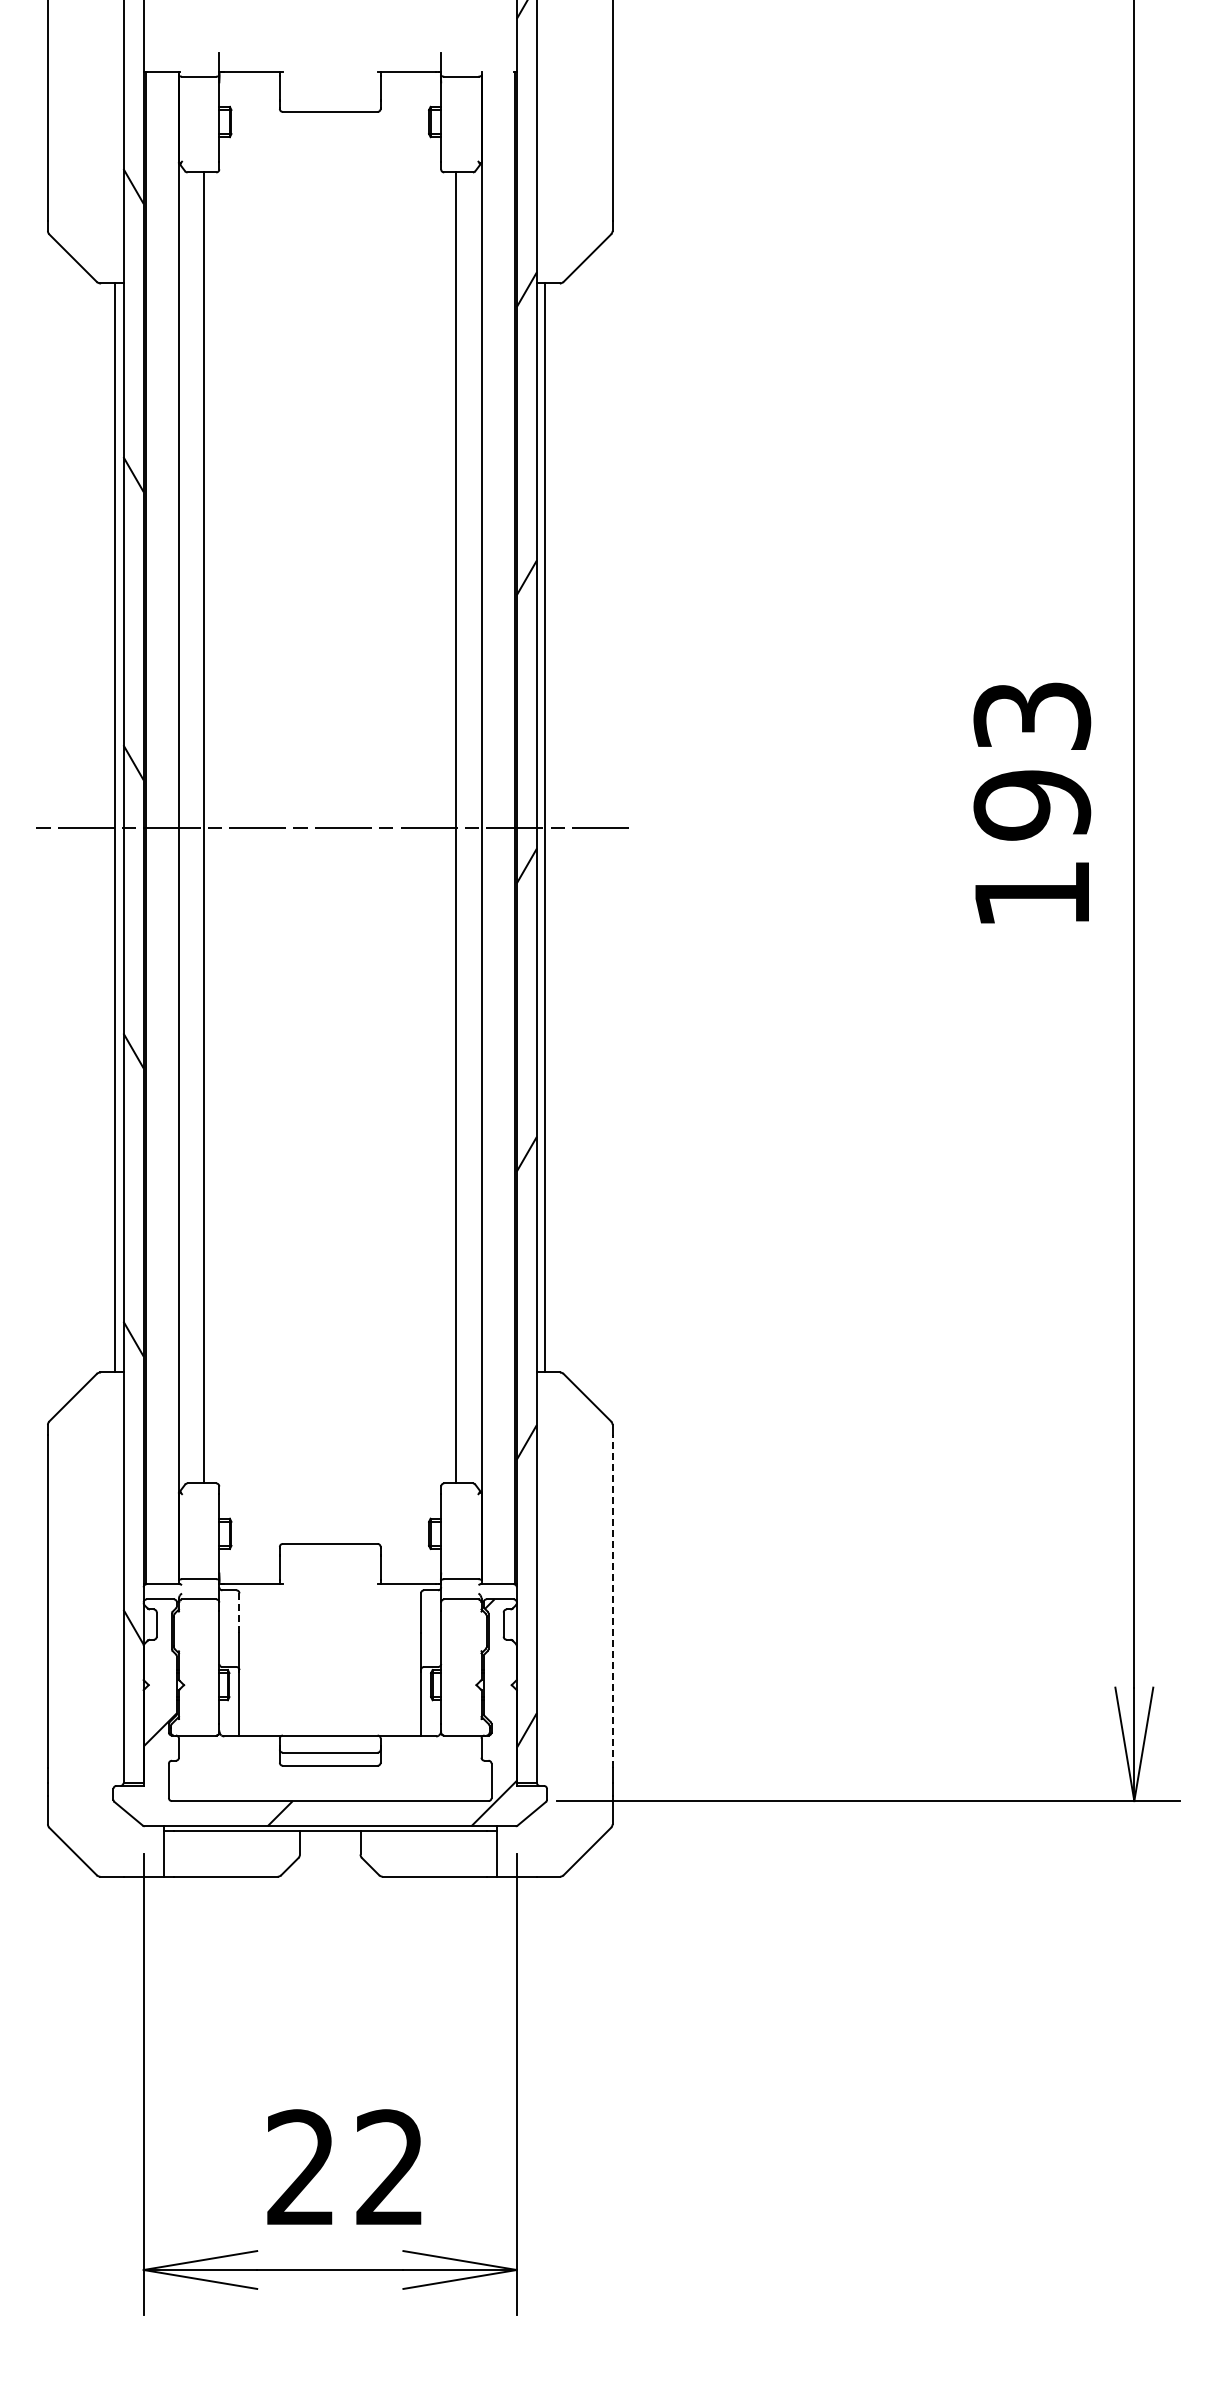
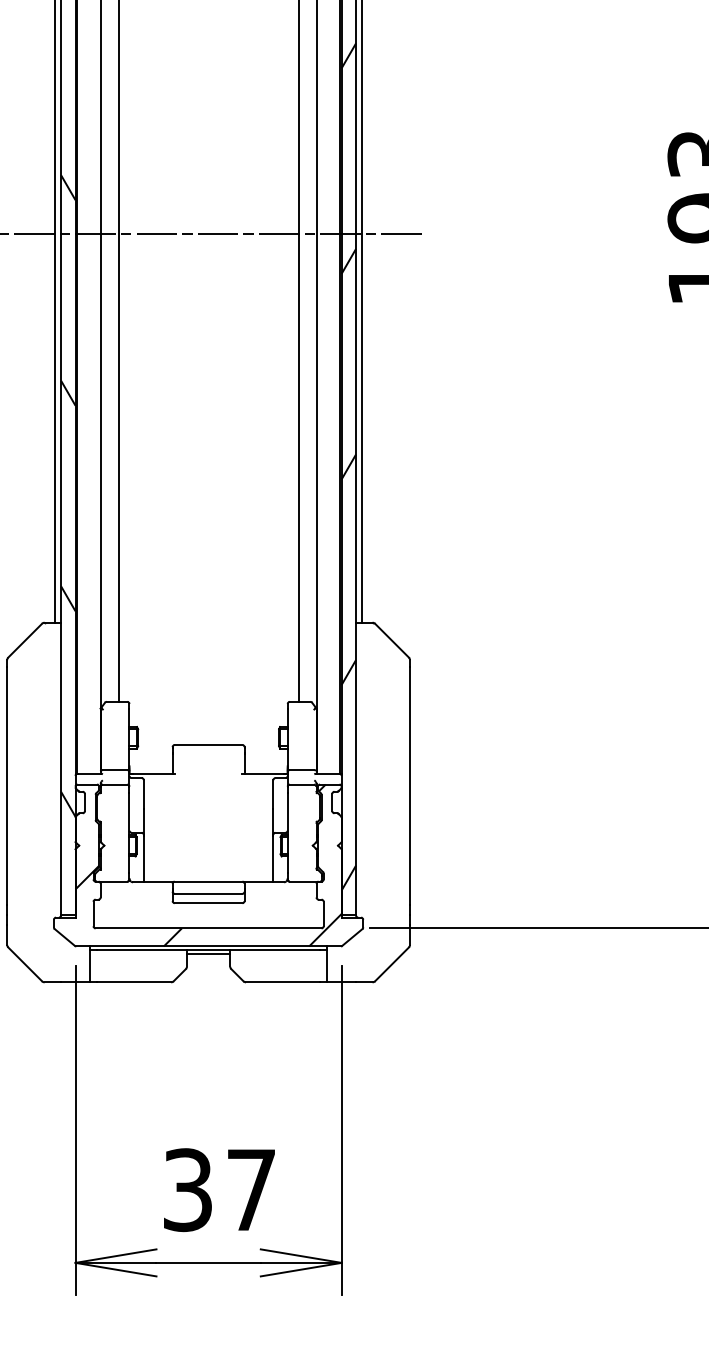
line: (612, 1600) -> (409, 785), dashed -> solid
line: (239, 1613) -> (143, 794), dashed -> solid
line: (330, 1836) -> (208, 953), added
text: (345, 2167) -> (219, 1189), 22 -> 37

